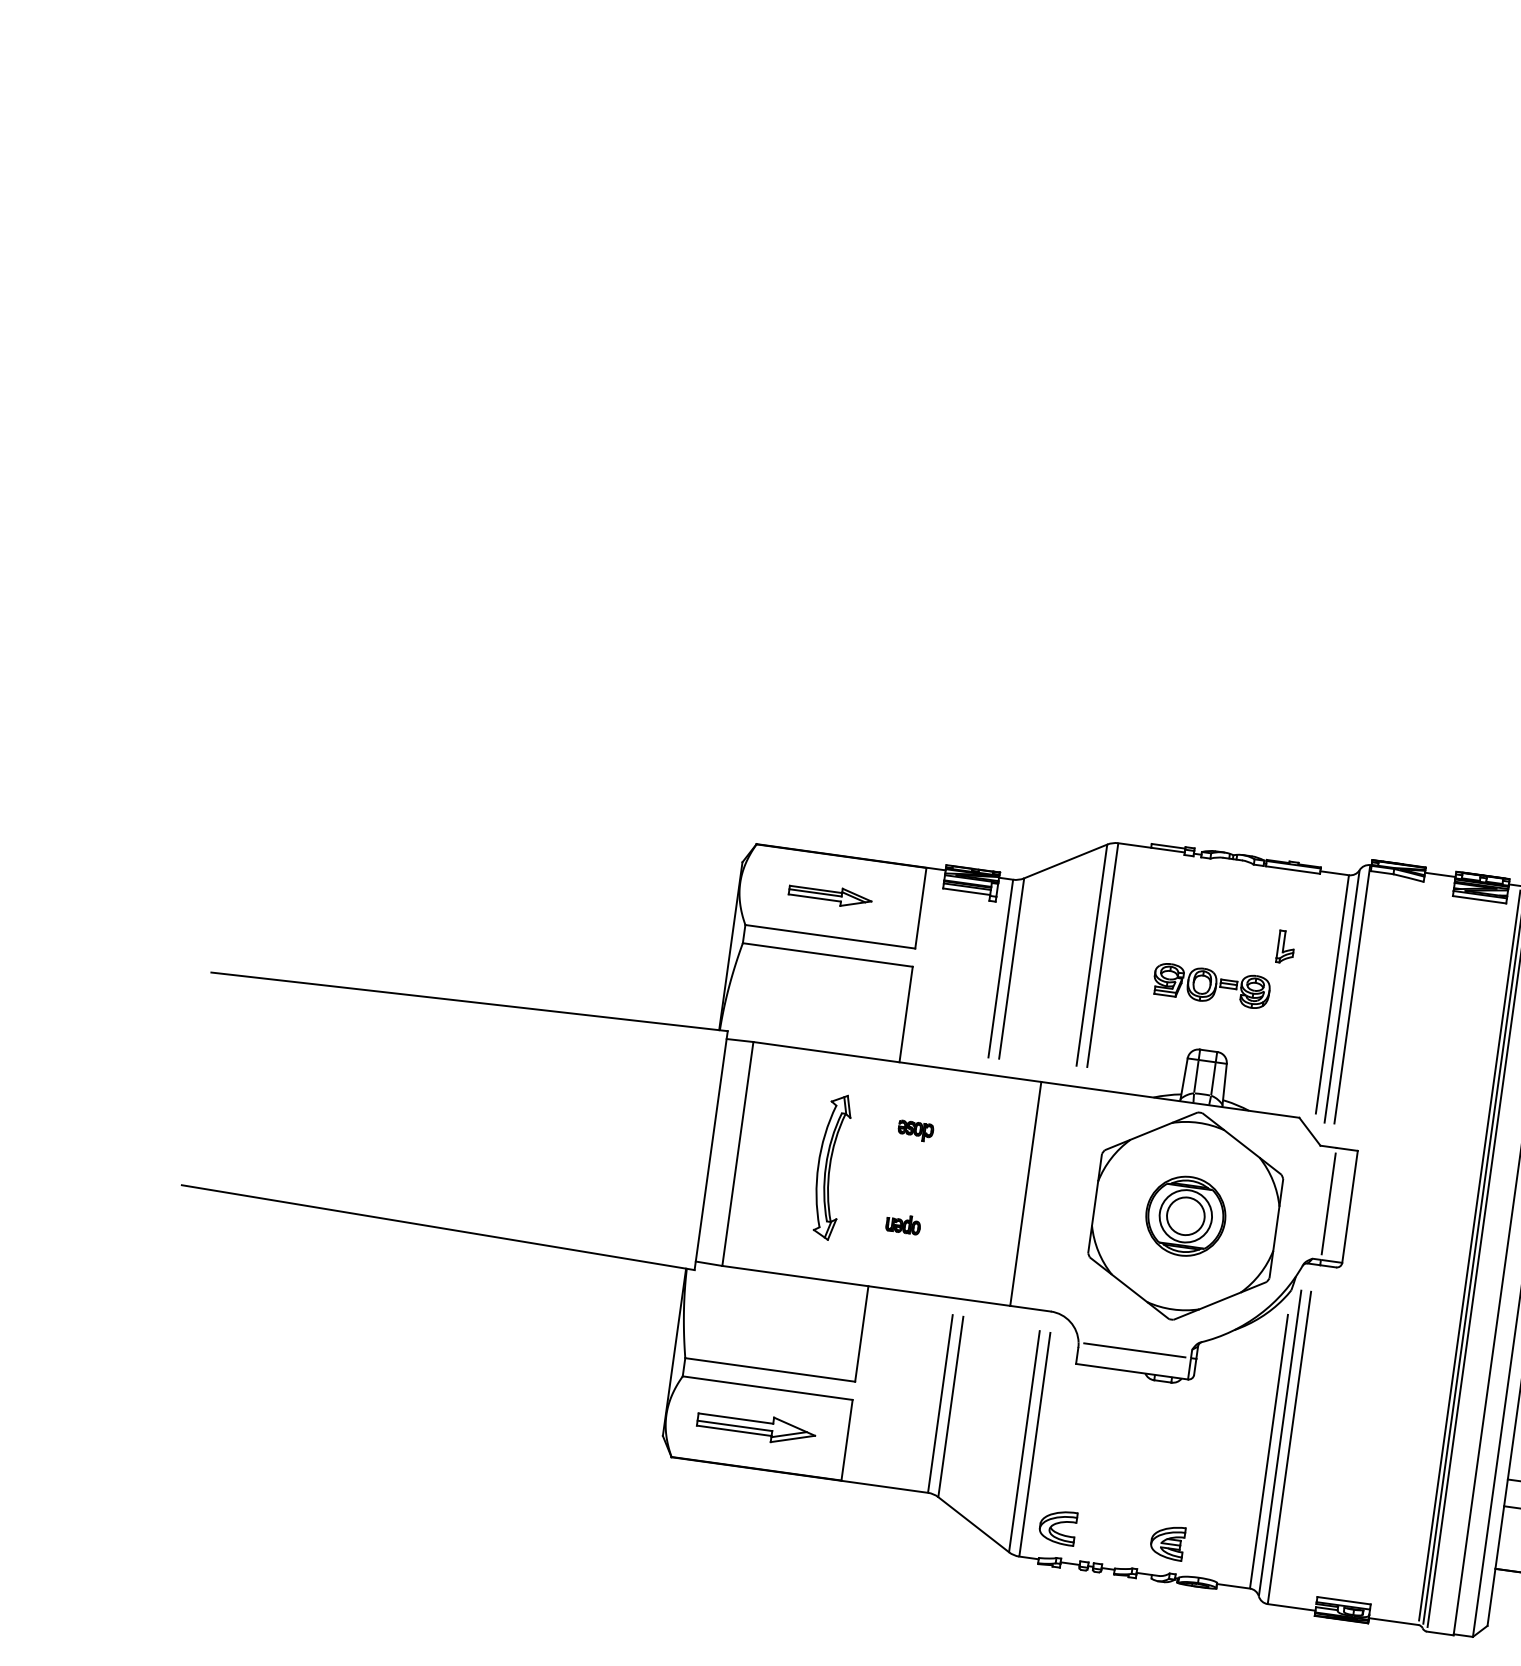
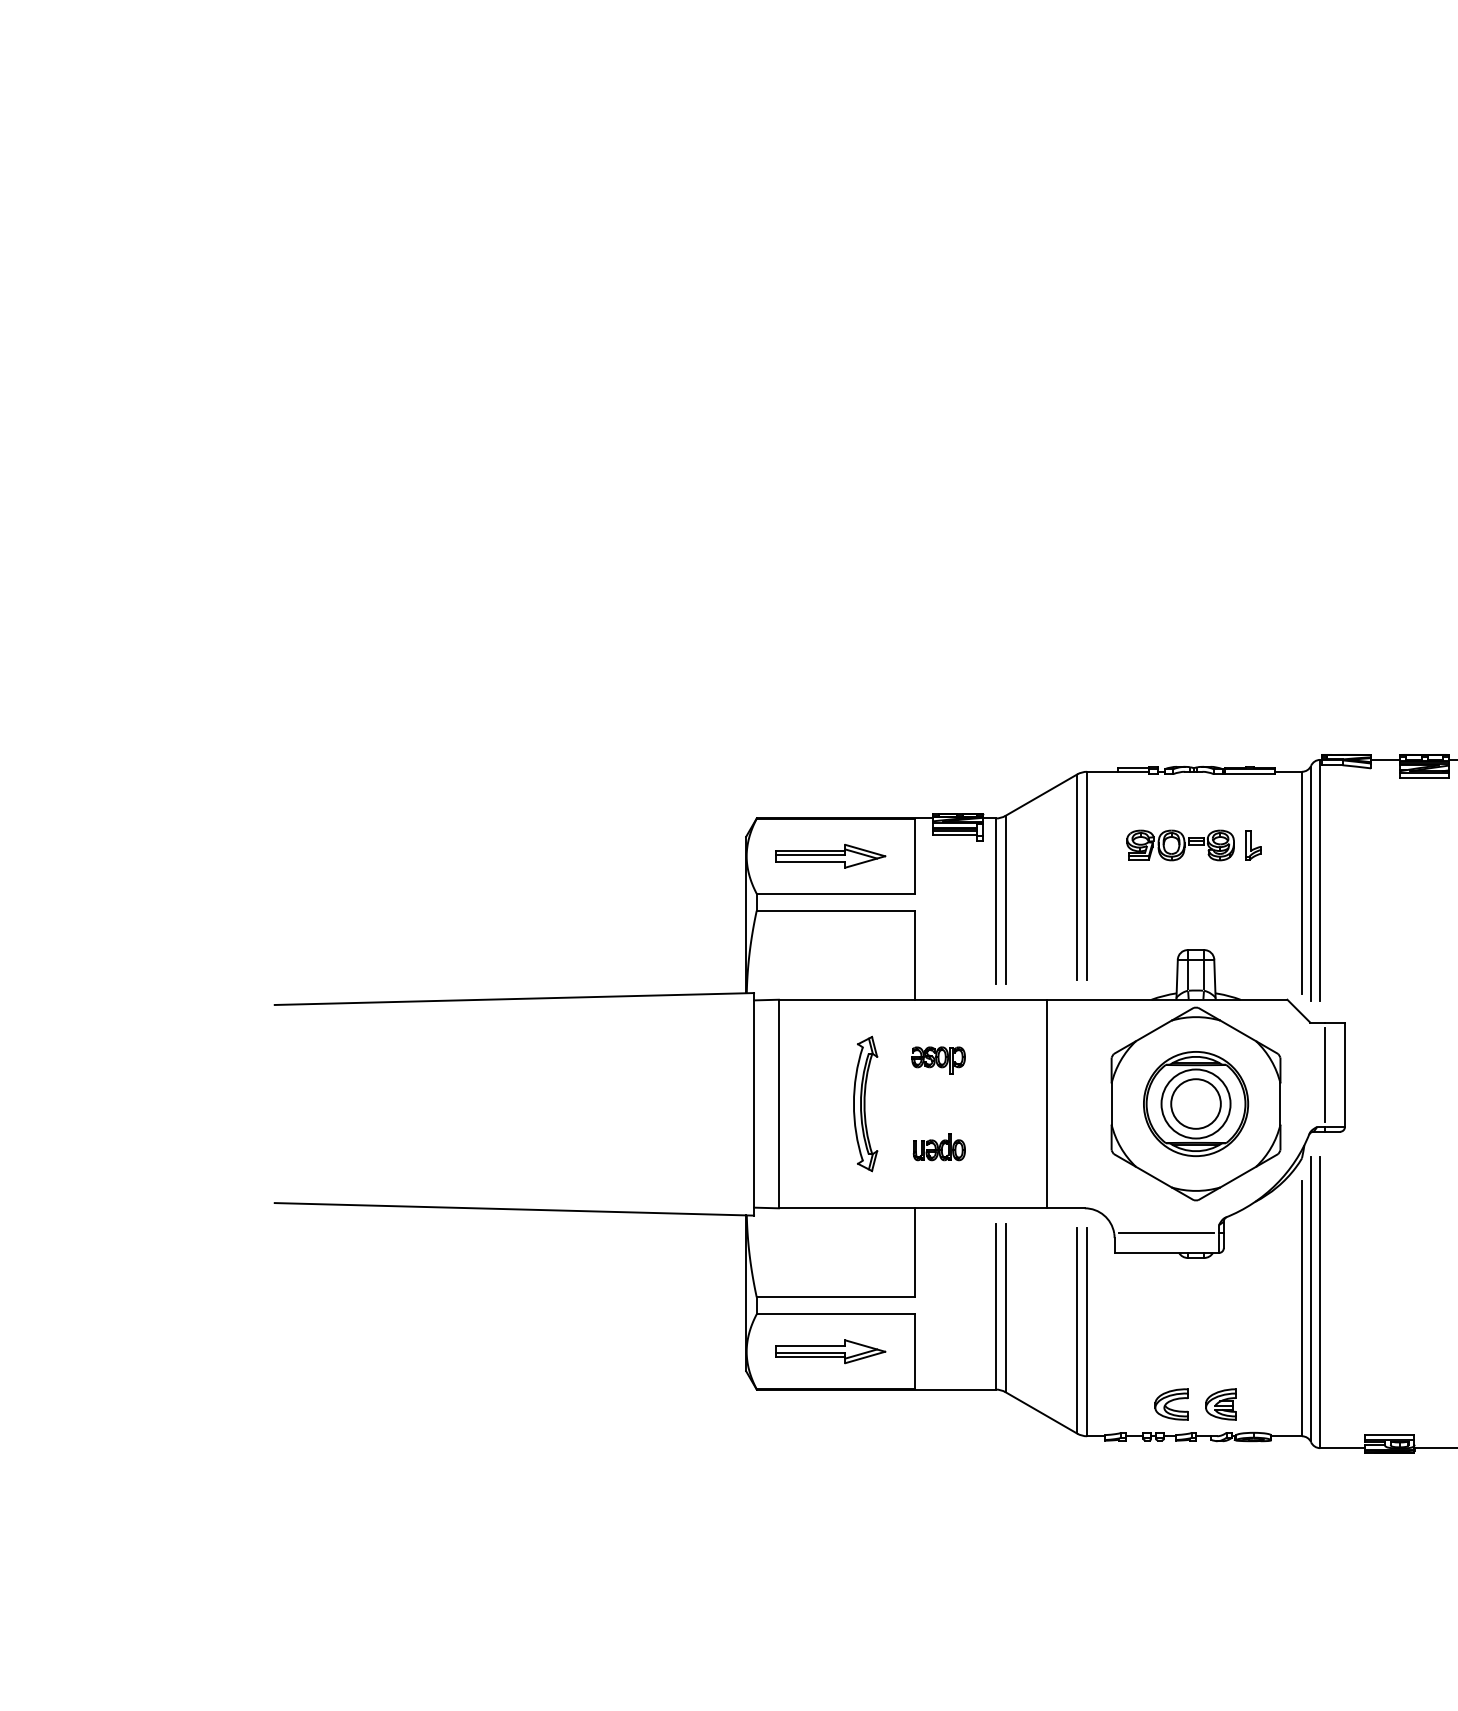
part: (830, 895) -> (830, 856), size x1.43
part: (1211, 986) -> (1180, 845), moved
part: (915, 1131) -> (938, 1060), size x1.67
part: (1186, 1216) -> (1196, 1104), size x1.43
part: (902, 1224) -> (938, 1147), size x1.67
part: (1057, 1527) -> (1171, 1404), moved

